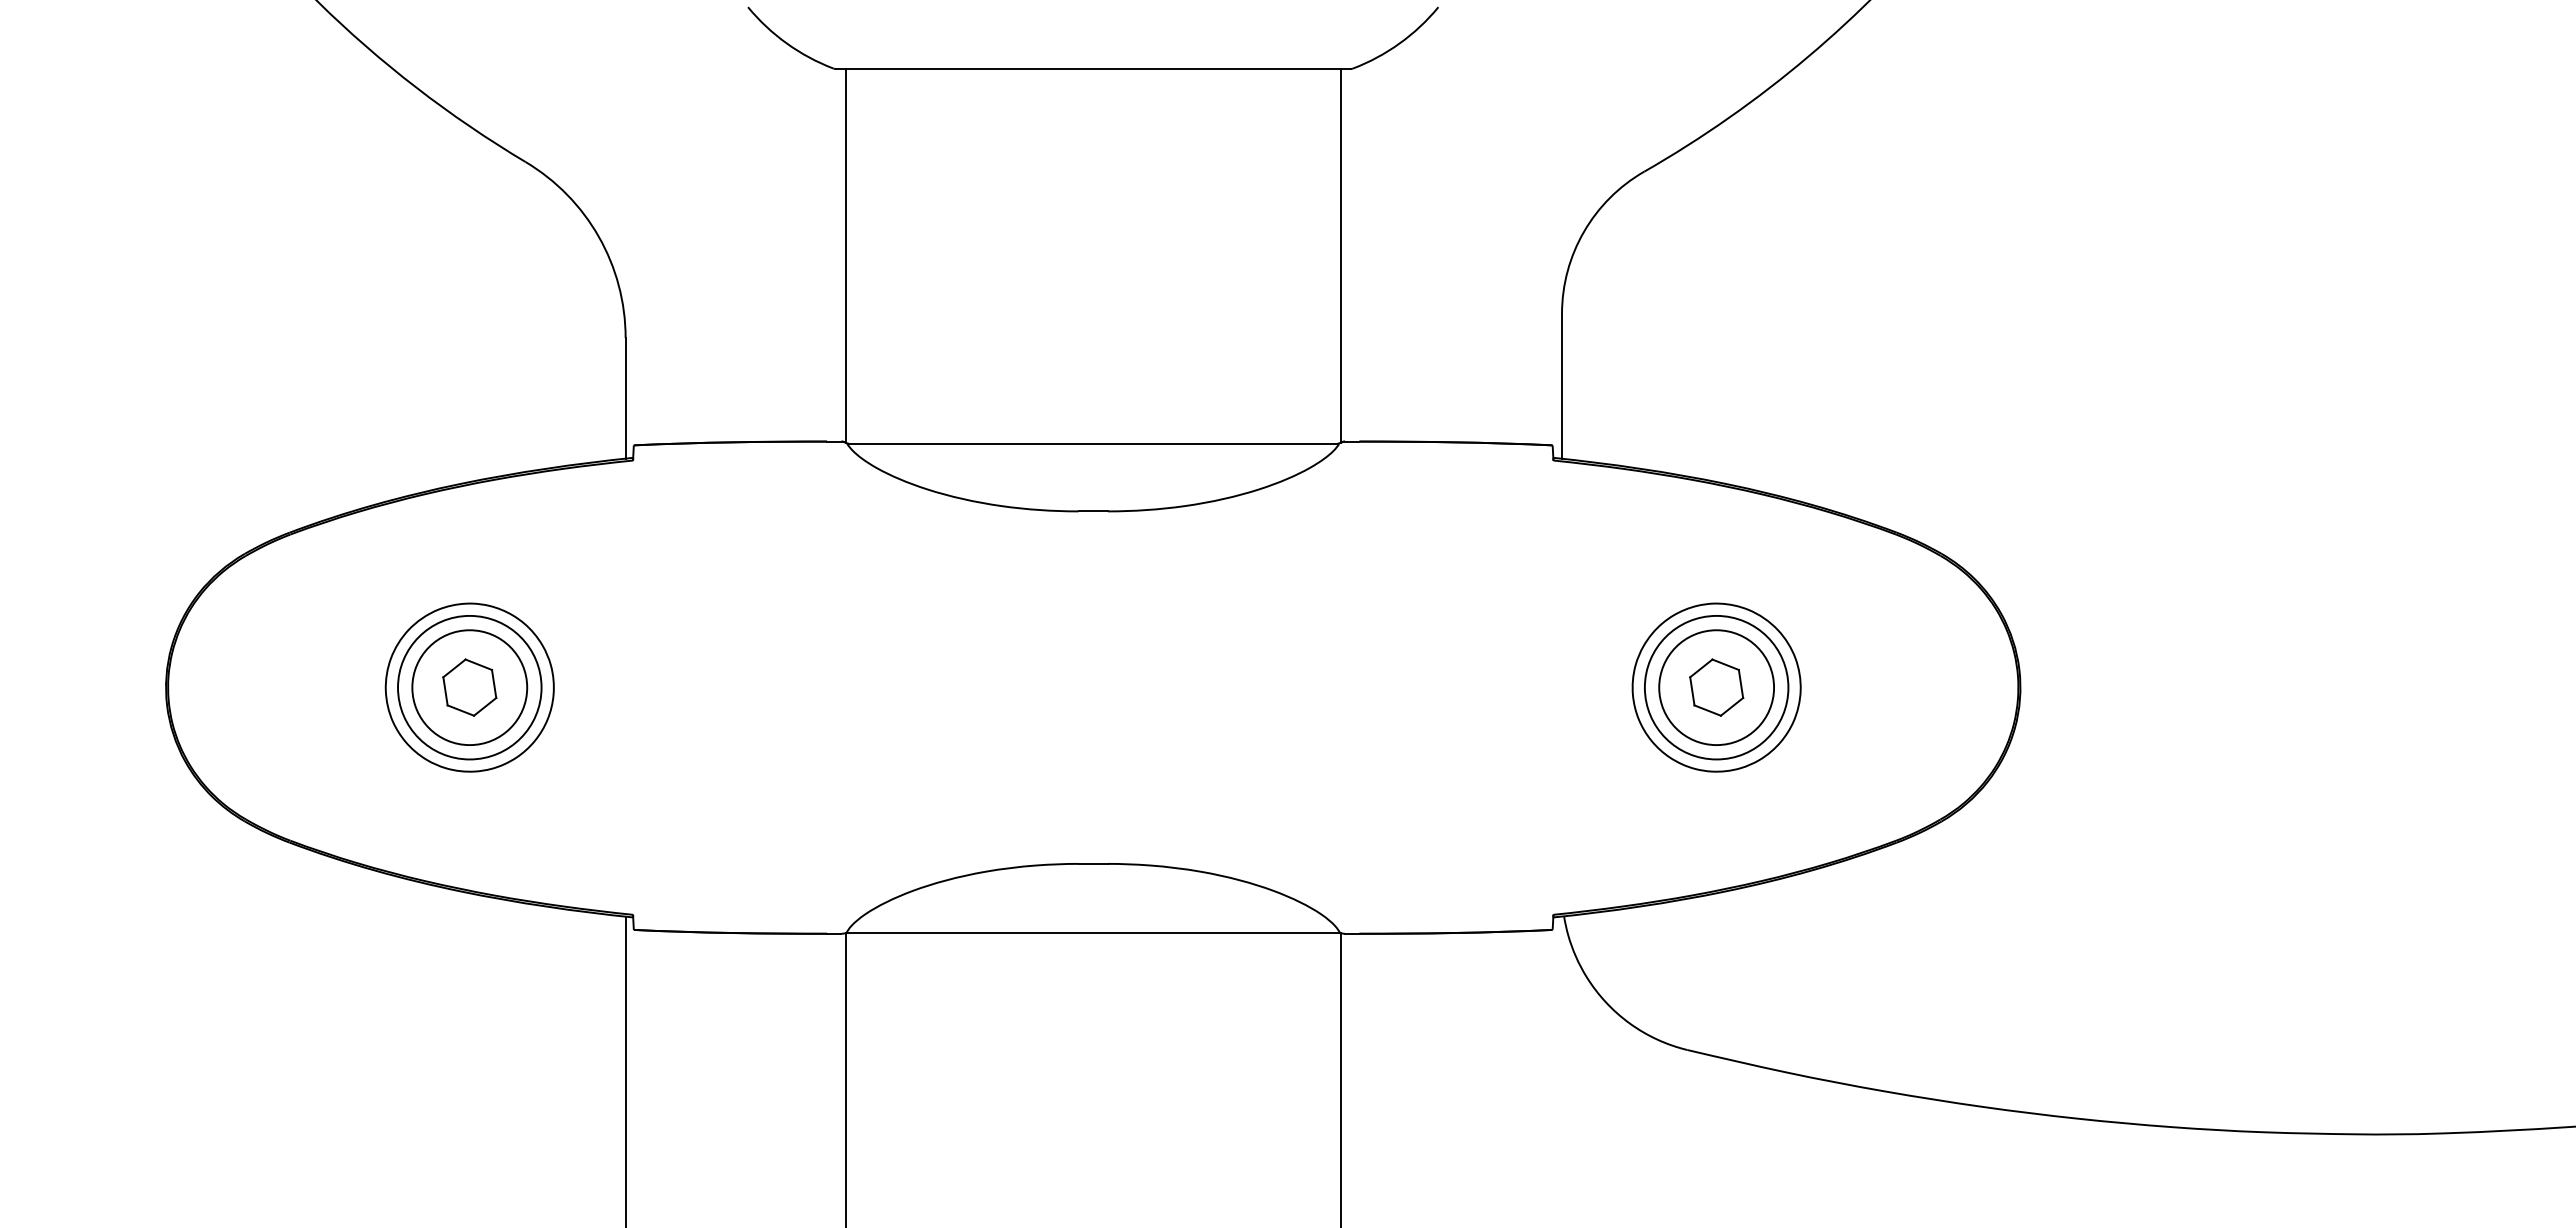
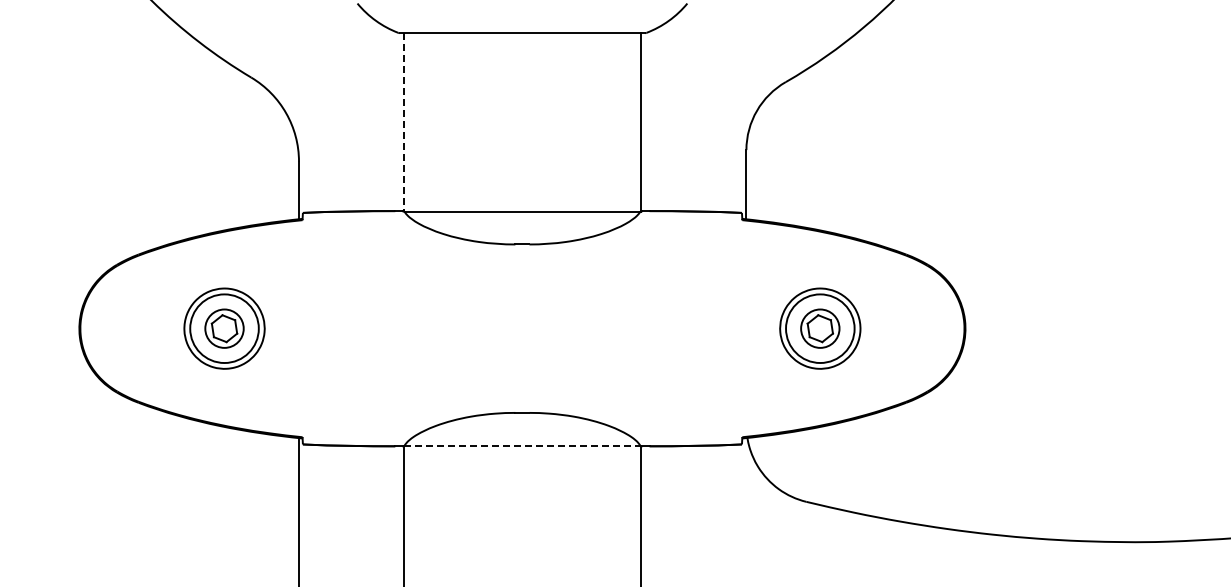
line: (846, 256) -> (404, 122), solid -> dashed
circle: (469, 687) -> (224, 328), size x0.7
circle: (1714, 687) -> (819, 328), size x0.7
line: (1093, 932) -> (522, 445), solid -> dashed

